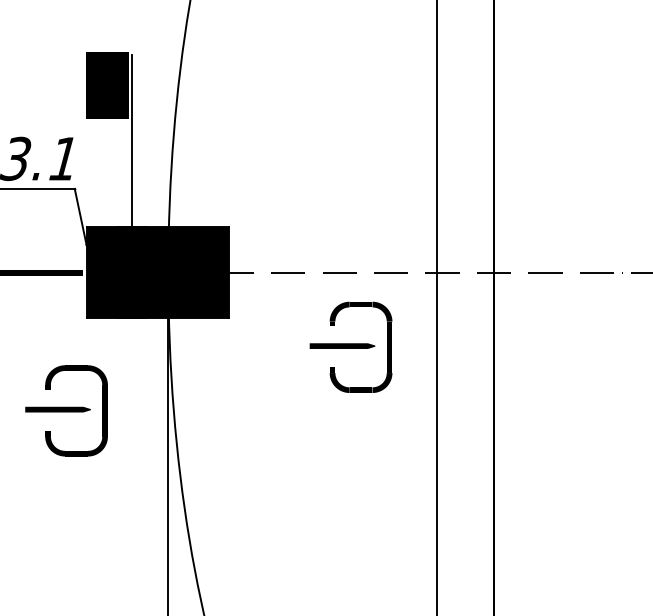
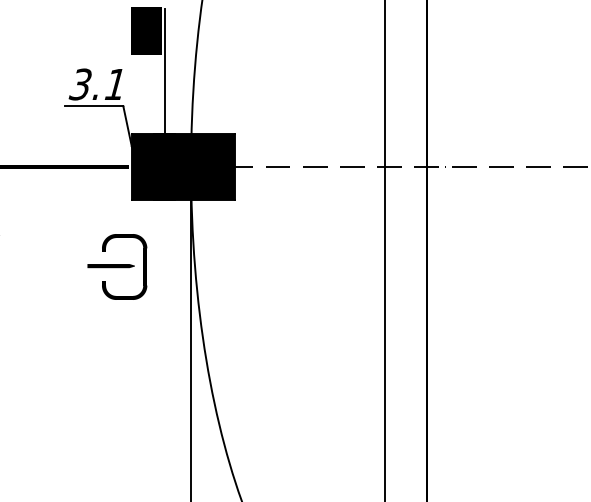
part: (351, 346) -> (323, 220), removed

